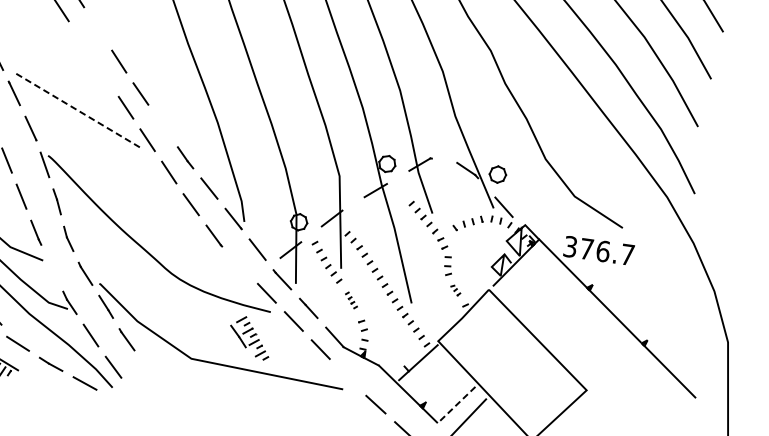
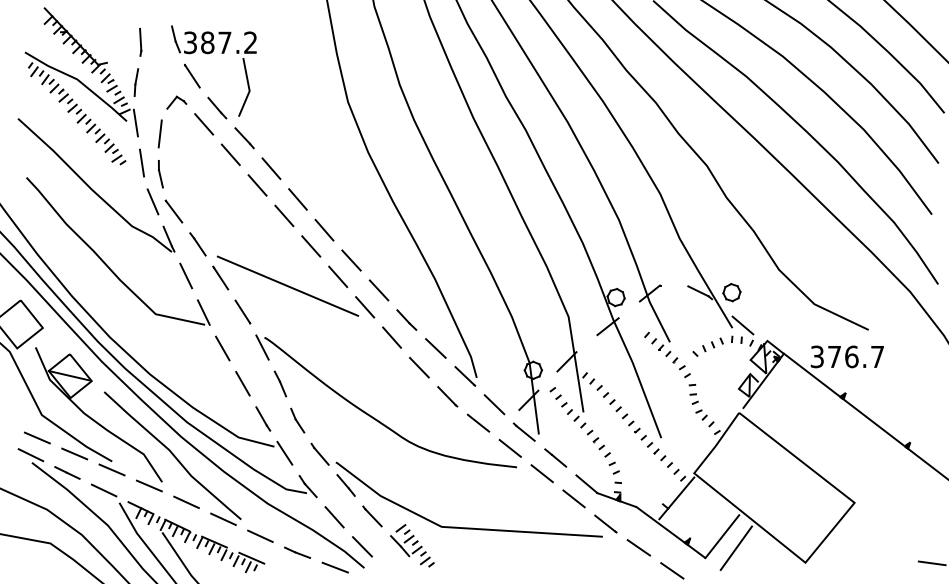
line: (97, 28) -> (297, 199), added
line: (83, 42) -> (284, 215), added
line: (104, 75) -> (311, 246), added
line: (76, 110) -> (287, 286), dashed -> solid
line: (162, 126) -> (378, 290), added
line: (240, 264) -> (478, 422), added
line: (51, 267) -> (284, 452), added
part: (455, 290) -> (704, 418), size x1.67
part: (351, 300) -> (598, 443), size x1.67
part: (250, 337) -> (412, 545), moved
line: (347, 377) -> (605, 523), added
line: (456, 405) -> (722, 537), dashed -> solid

